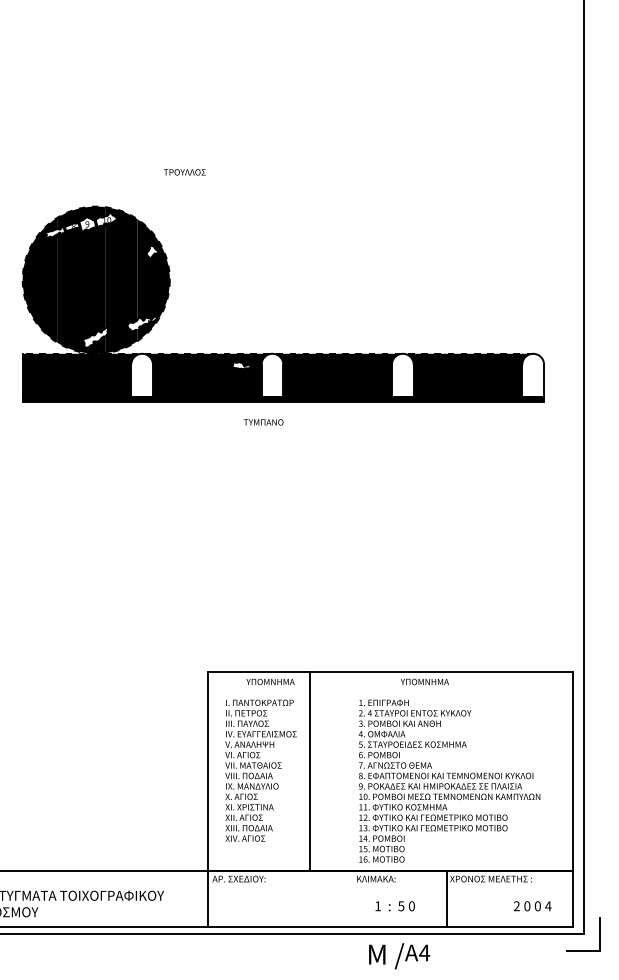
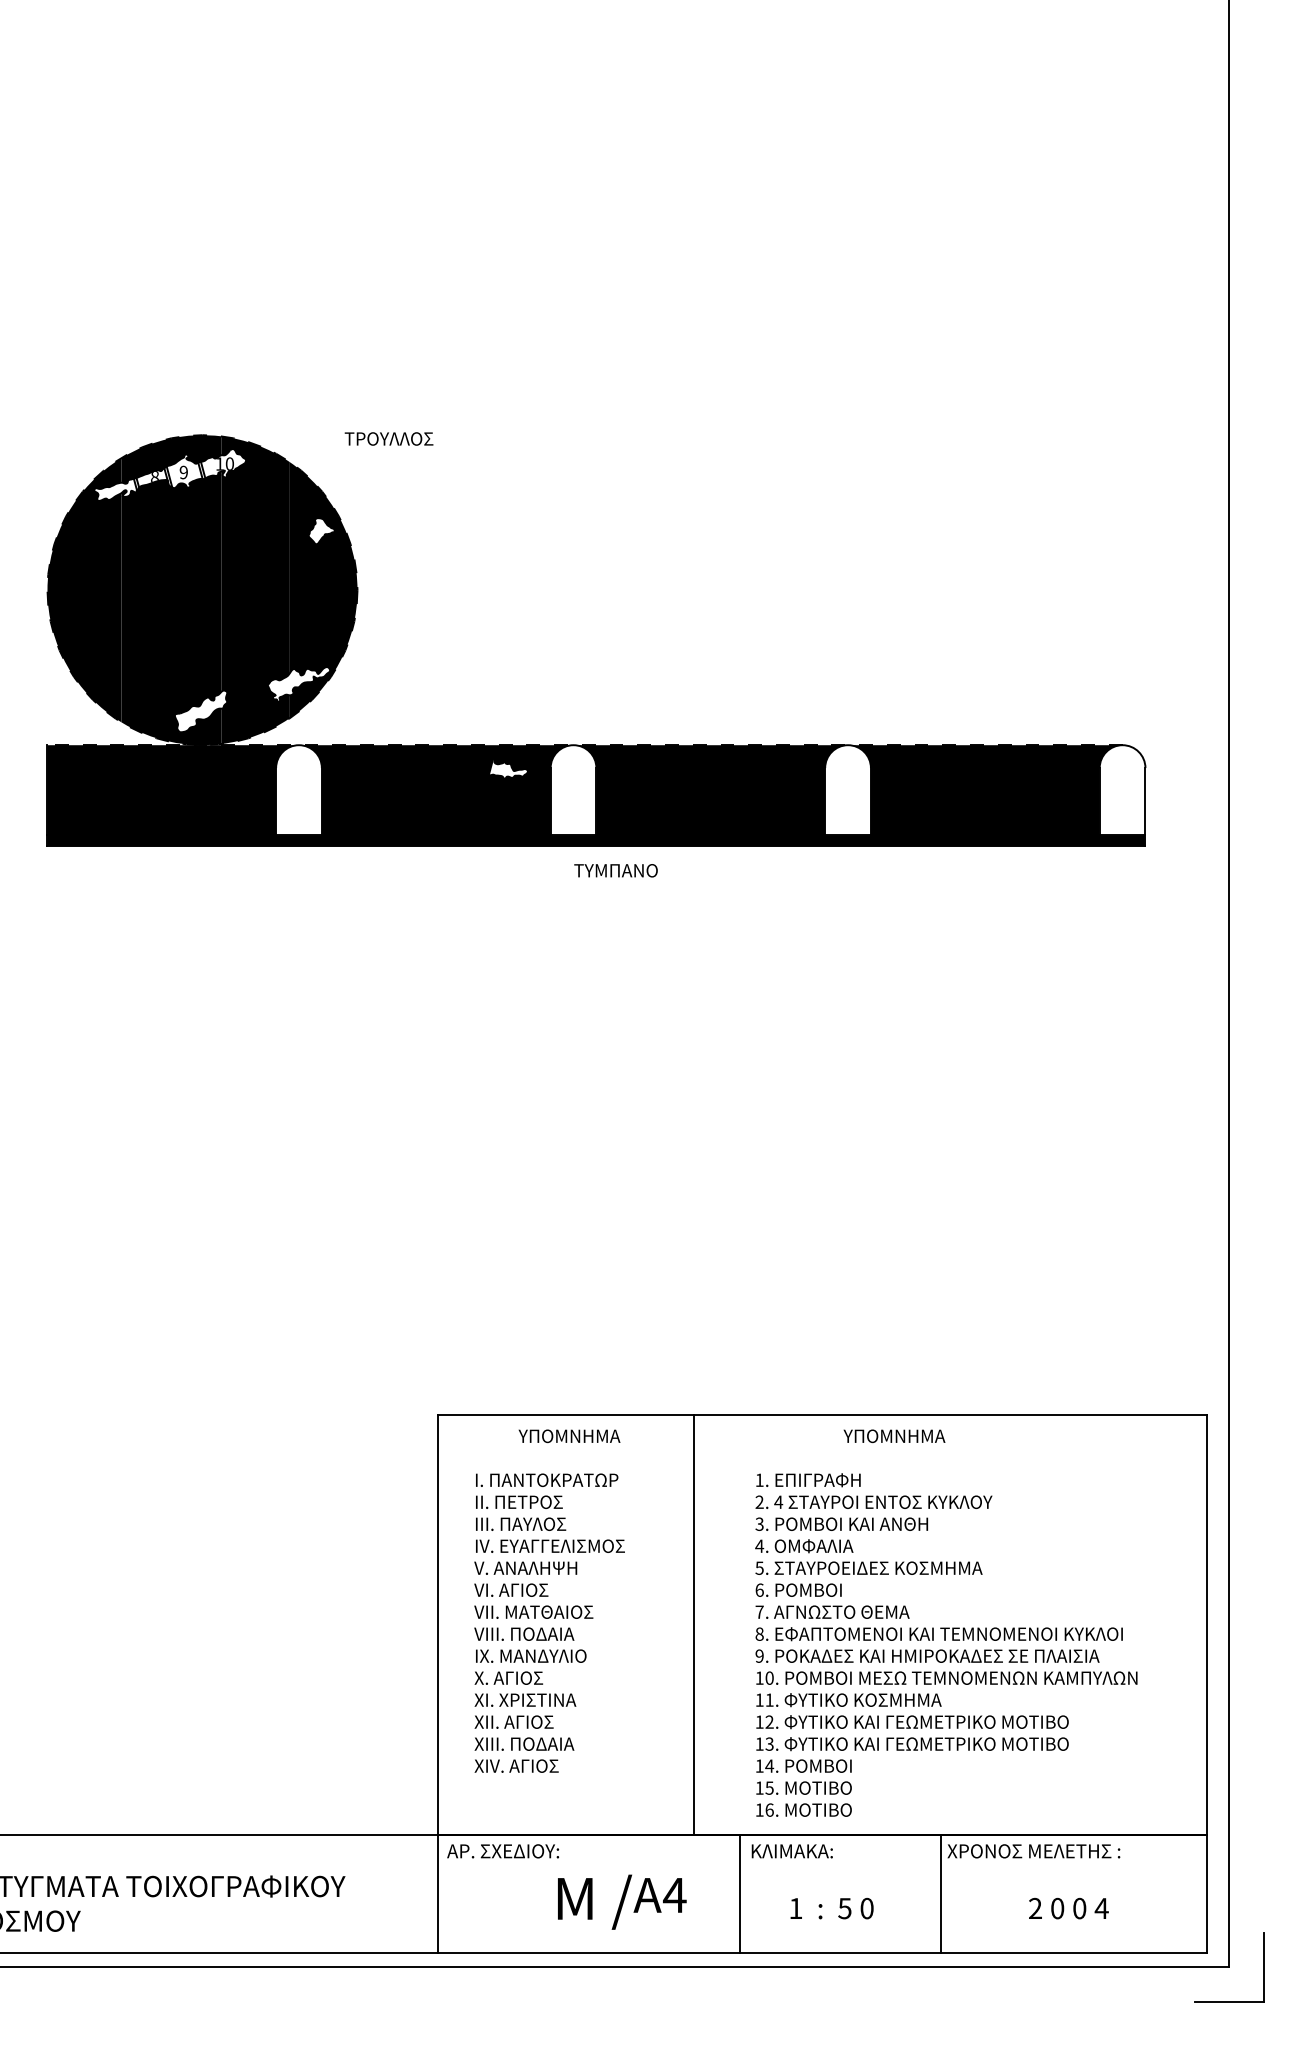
text: (184, 172) -> (388, 439), moved
text: (263, 422) -> (615, 870), moved
line: (309, 771) -> (693, 1624), moved
line: (351, 899) -> (739, 1894), added
text: (532, 906) -> (1068, 1909), moved
text: (399, 956) -> (622, 1902), moved

